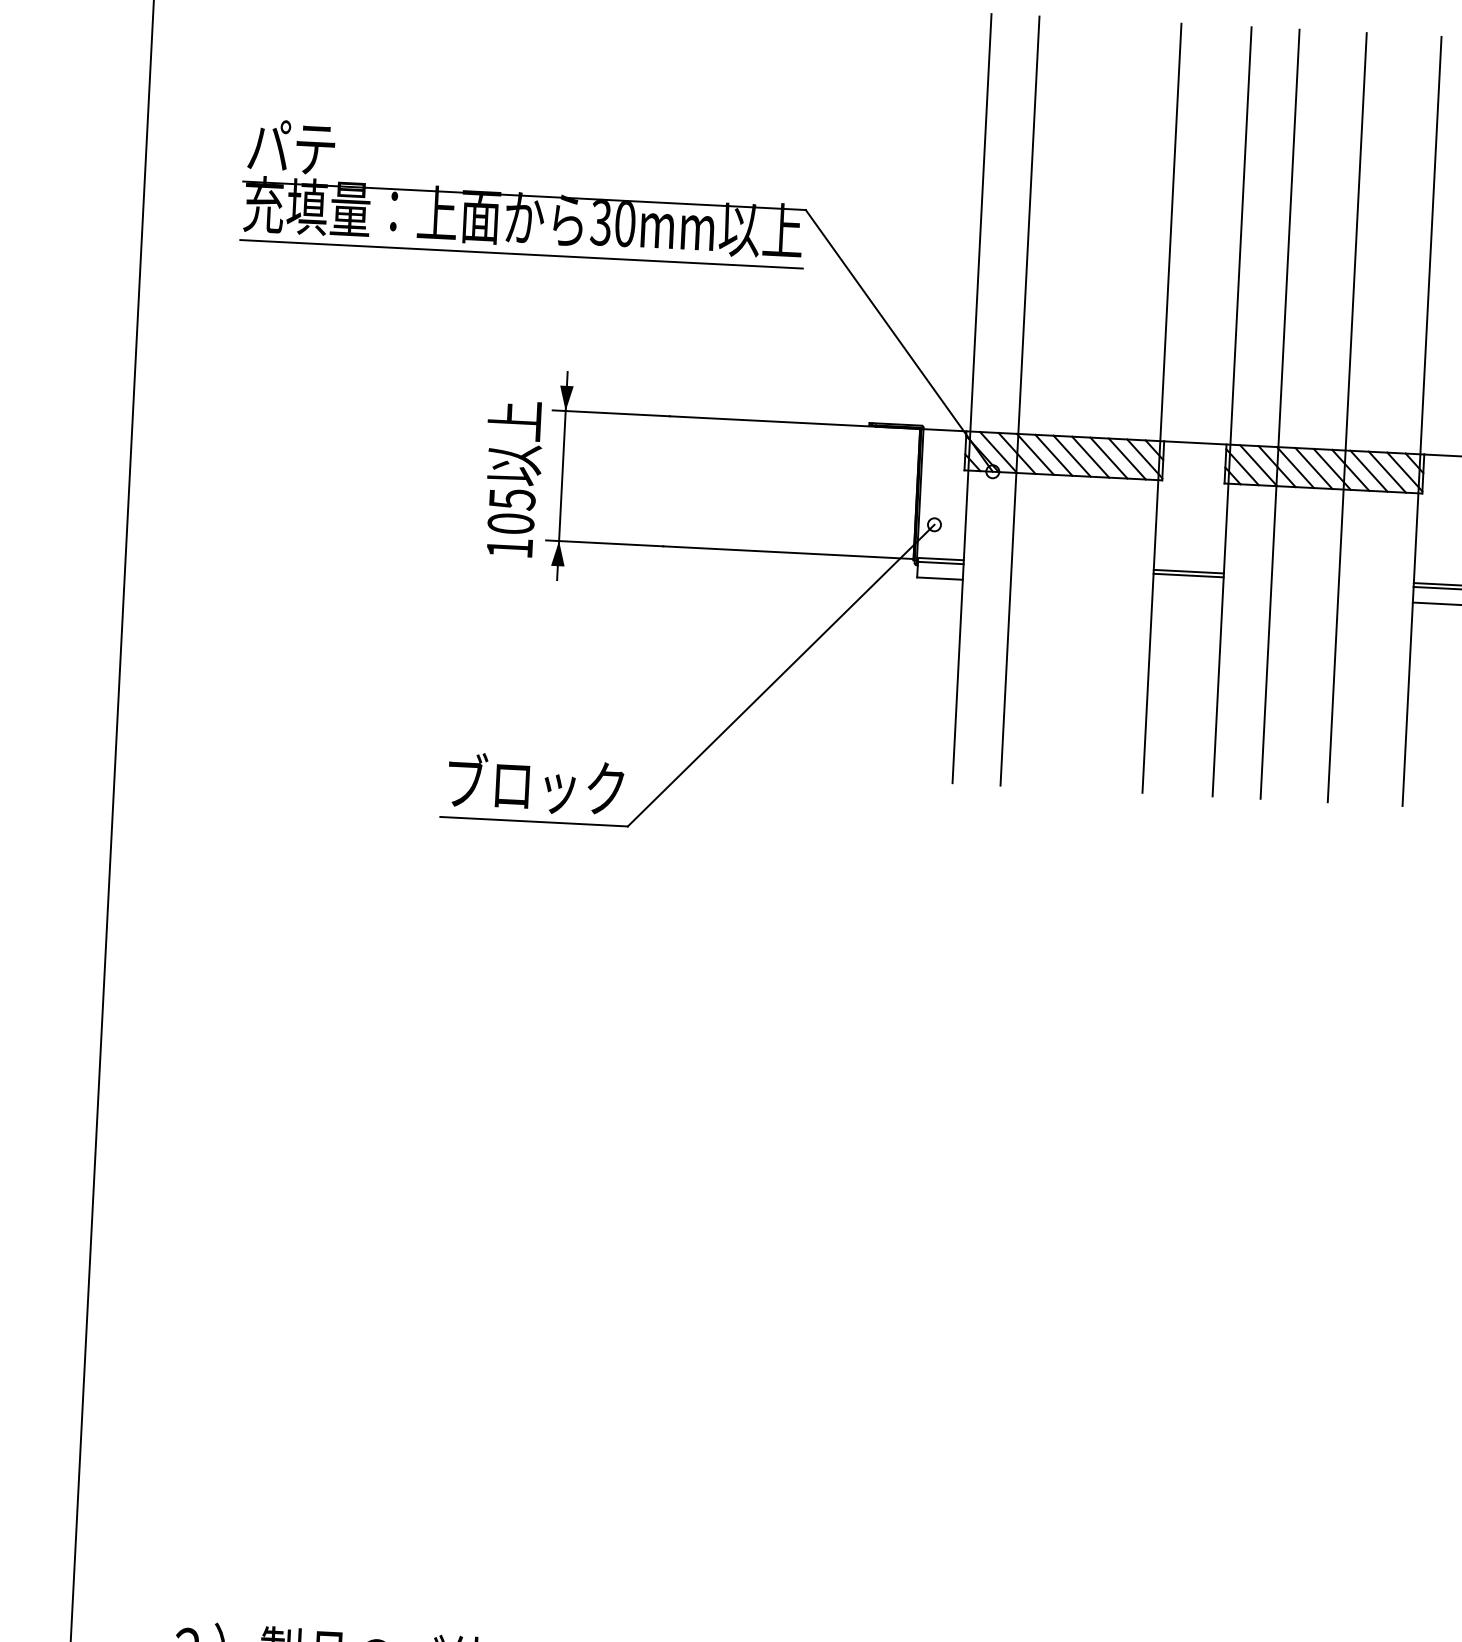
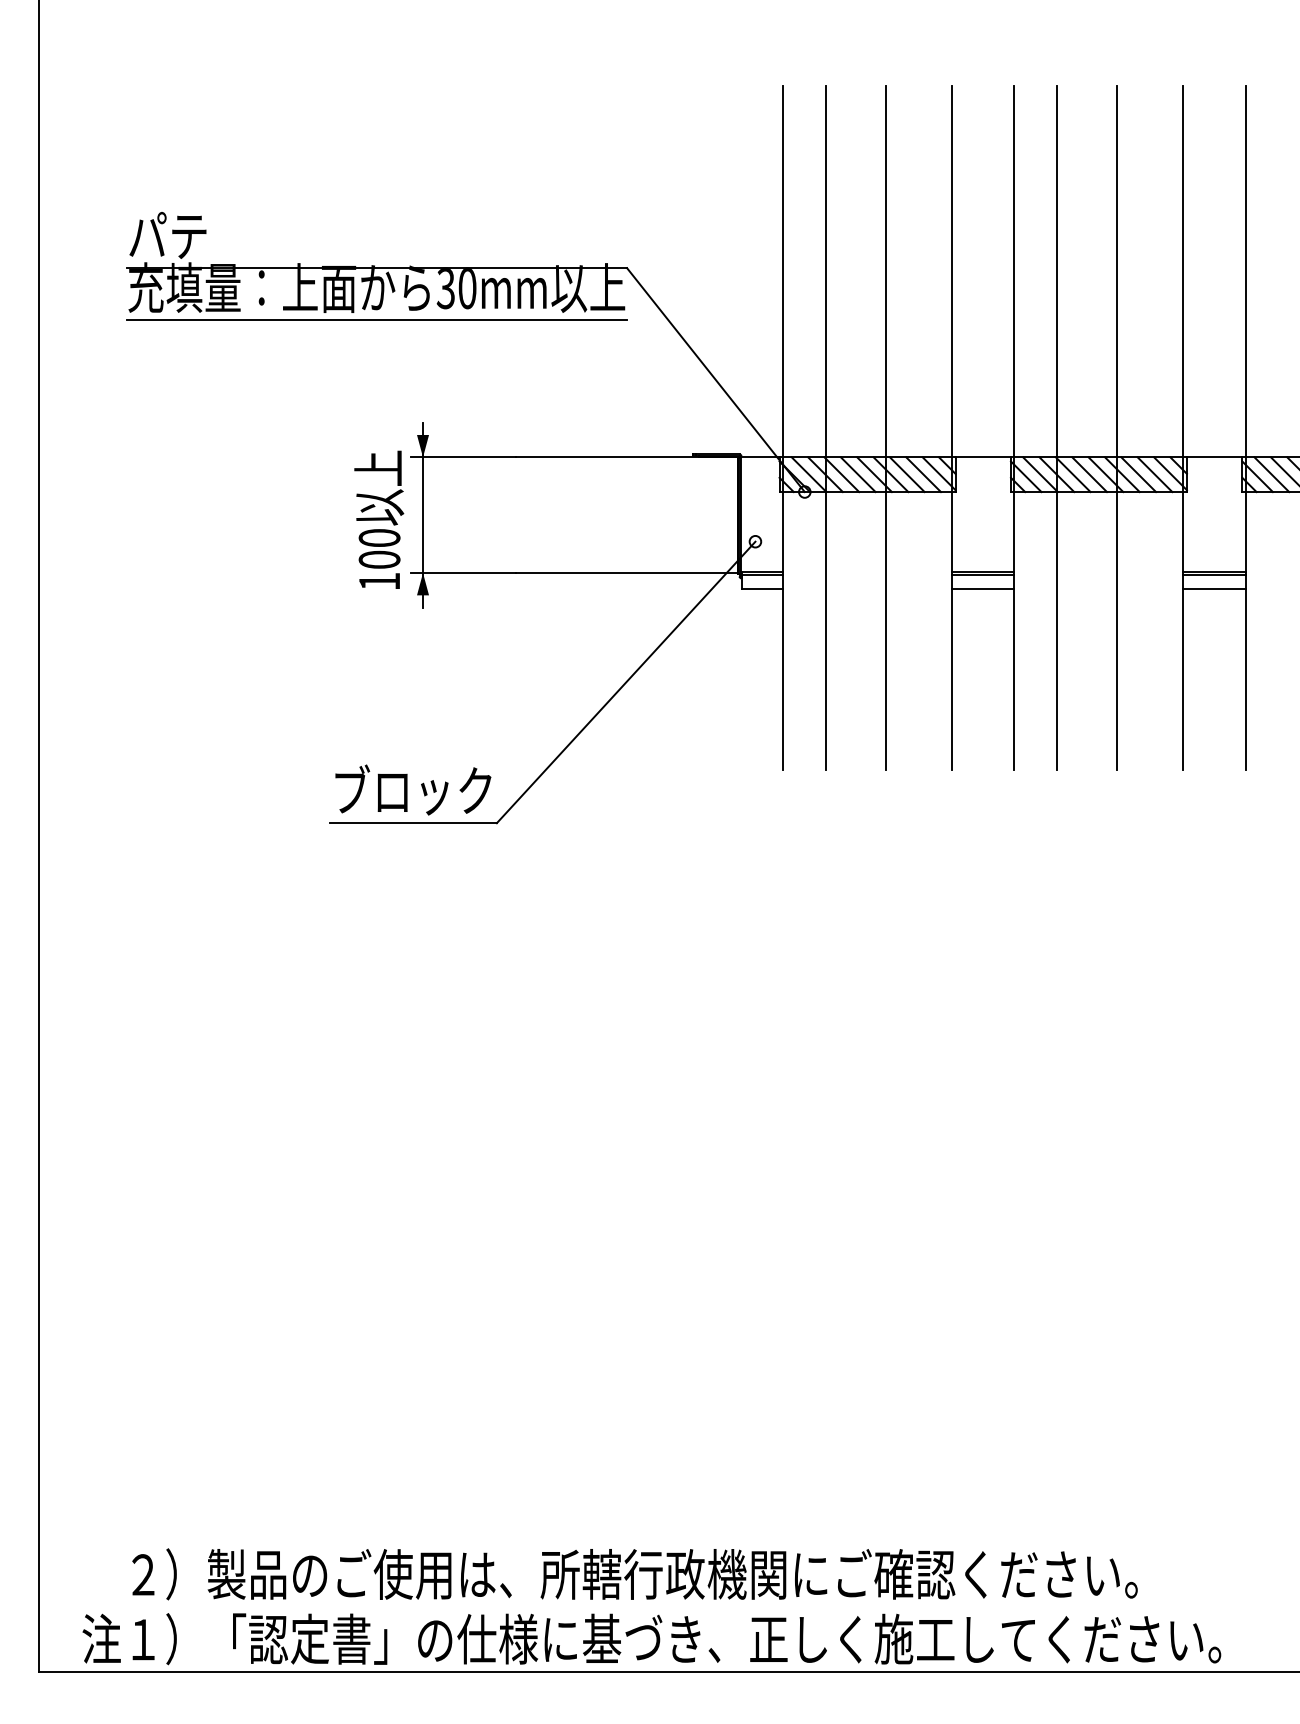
line: (1087, 403) -> (885, 427), added
text: (512, 499) -> (379, 538), 105 -> 100
line: (1188, 591) -> (983, 589), added

